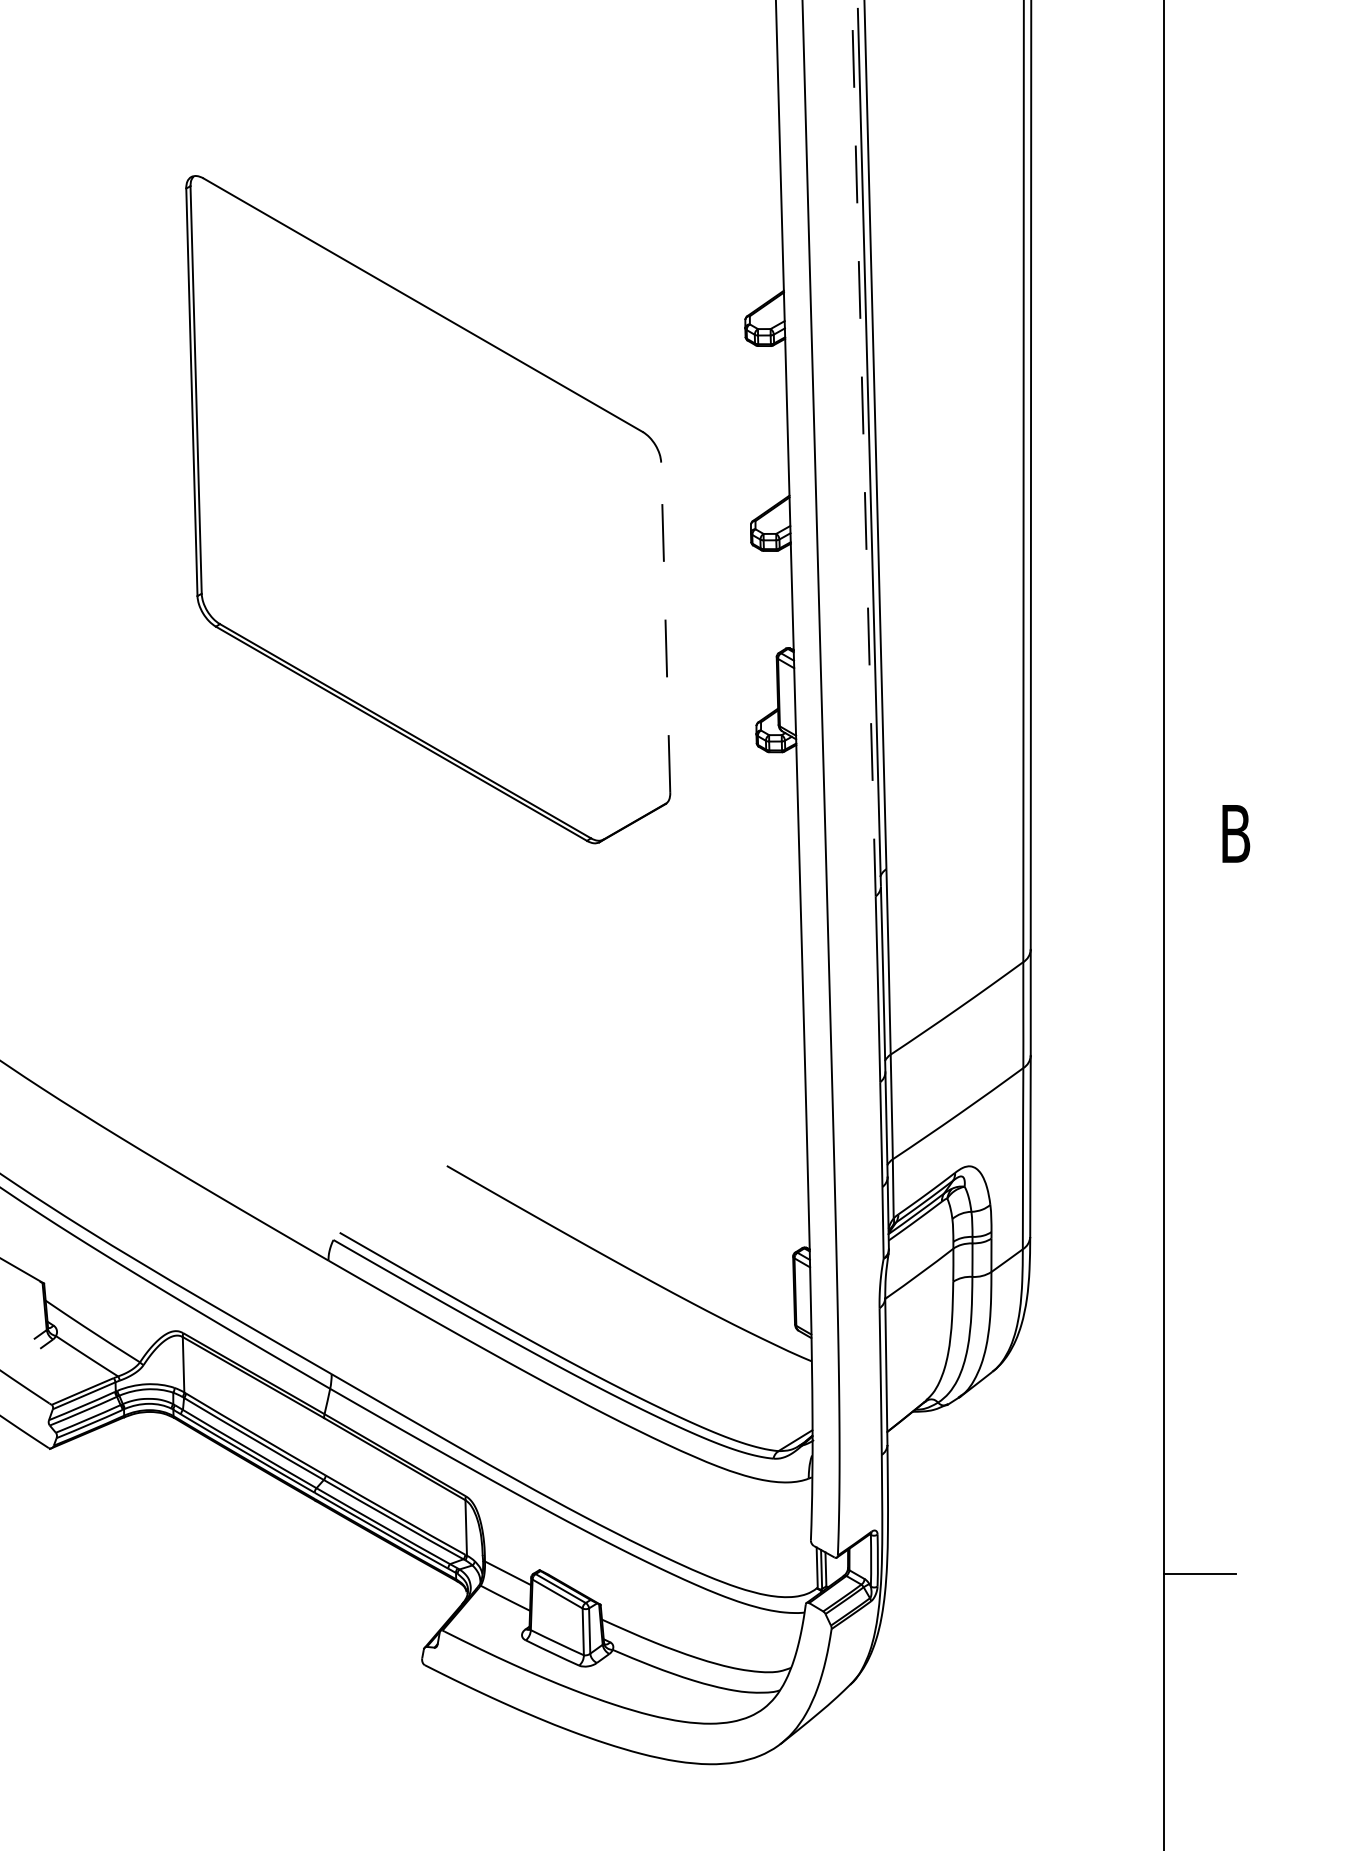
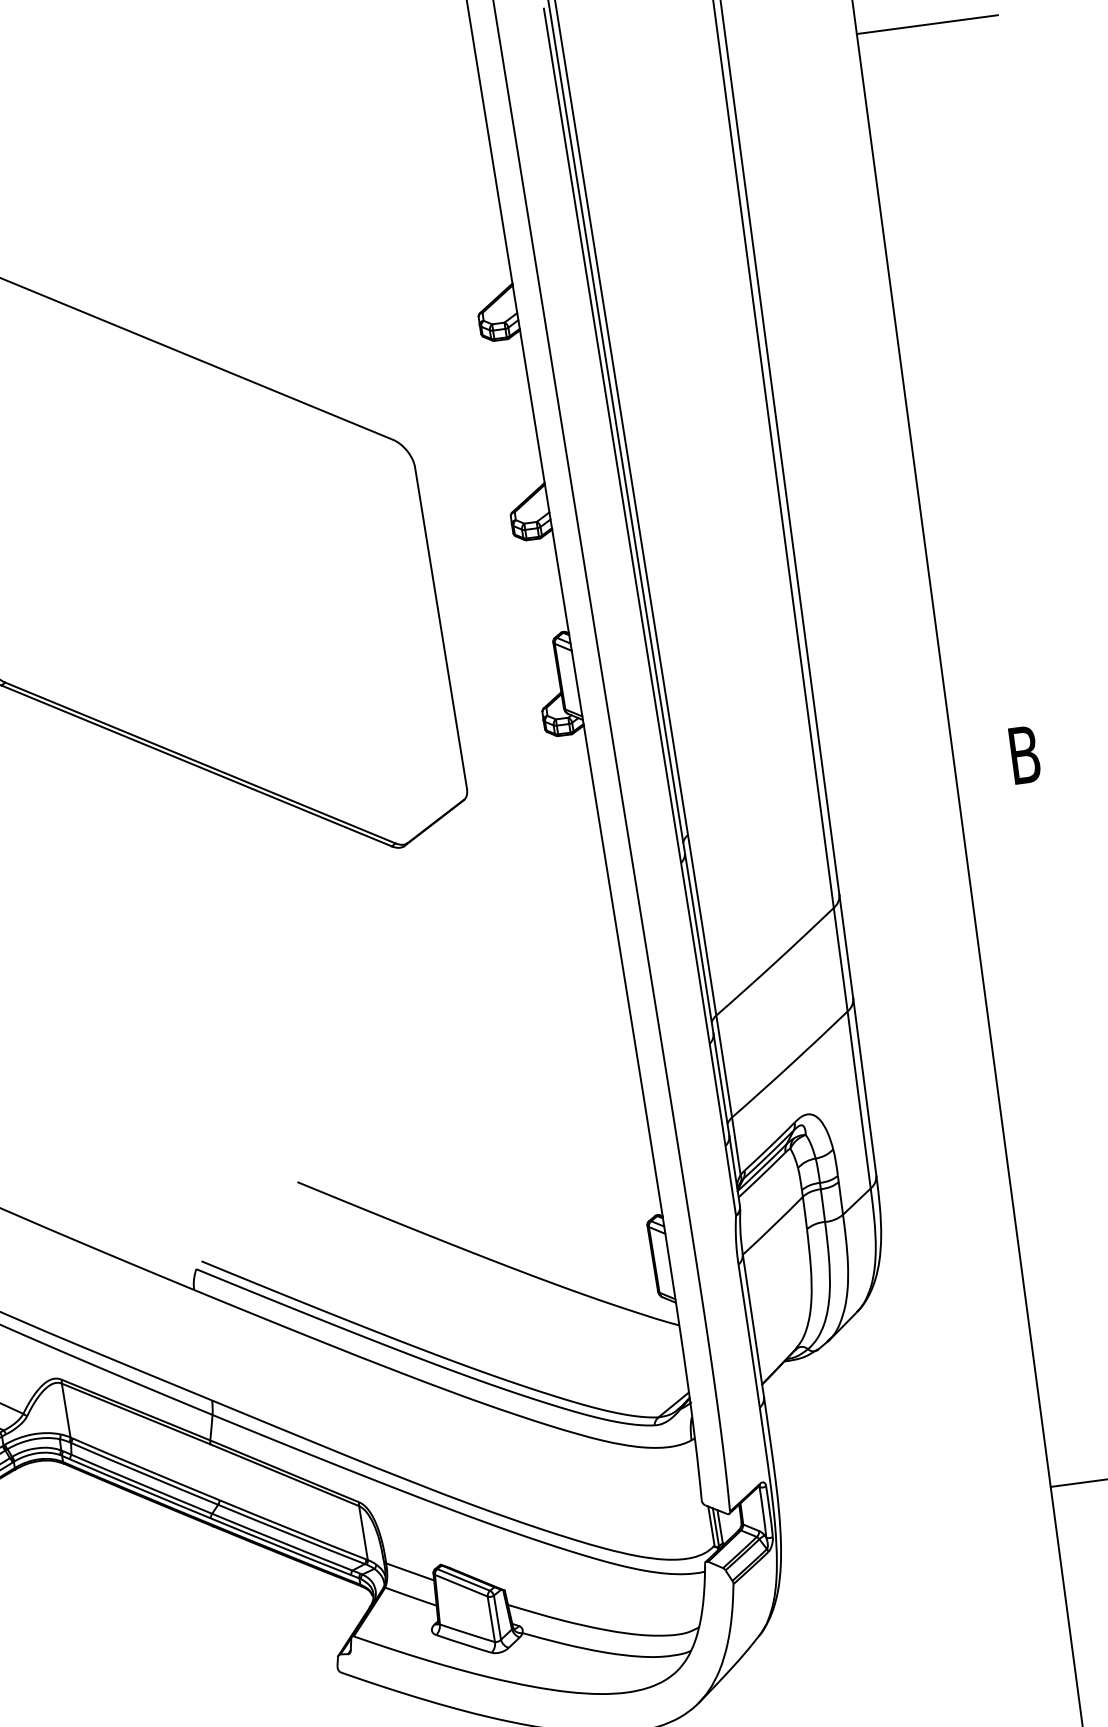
line: (1235, 85) -> (926, 24), added
line: (864, 456) -> (612, 434), dashed -> solid
line: (665, 627) -> (440, 627), dashed -> solid

